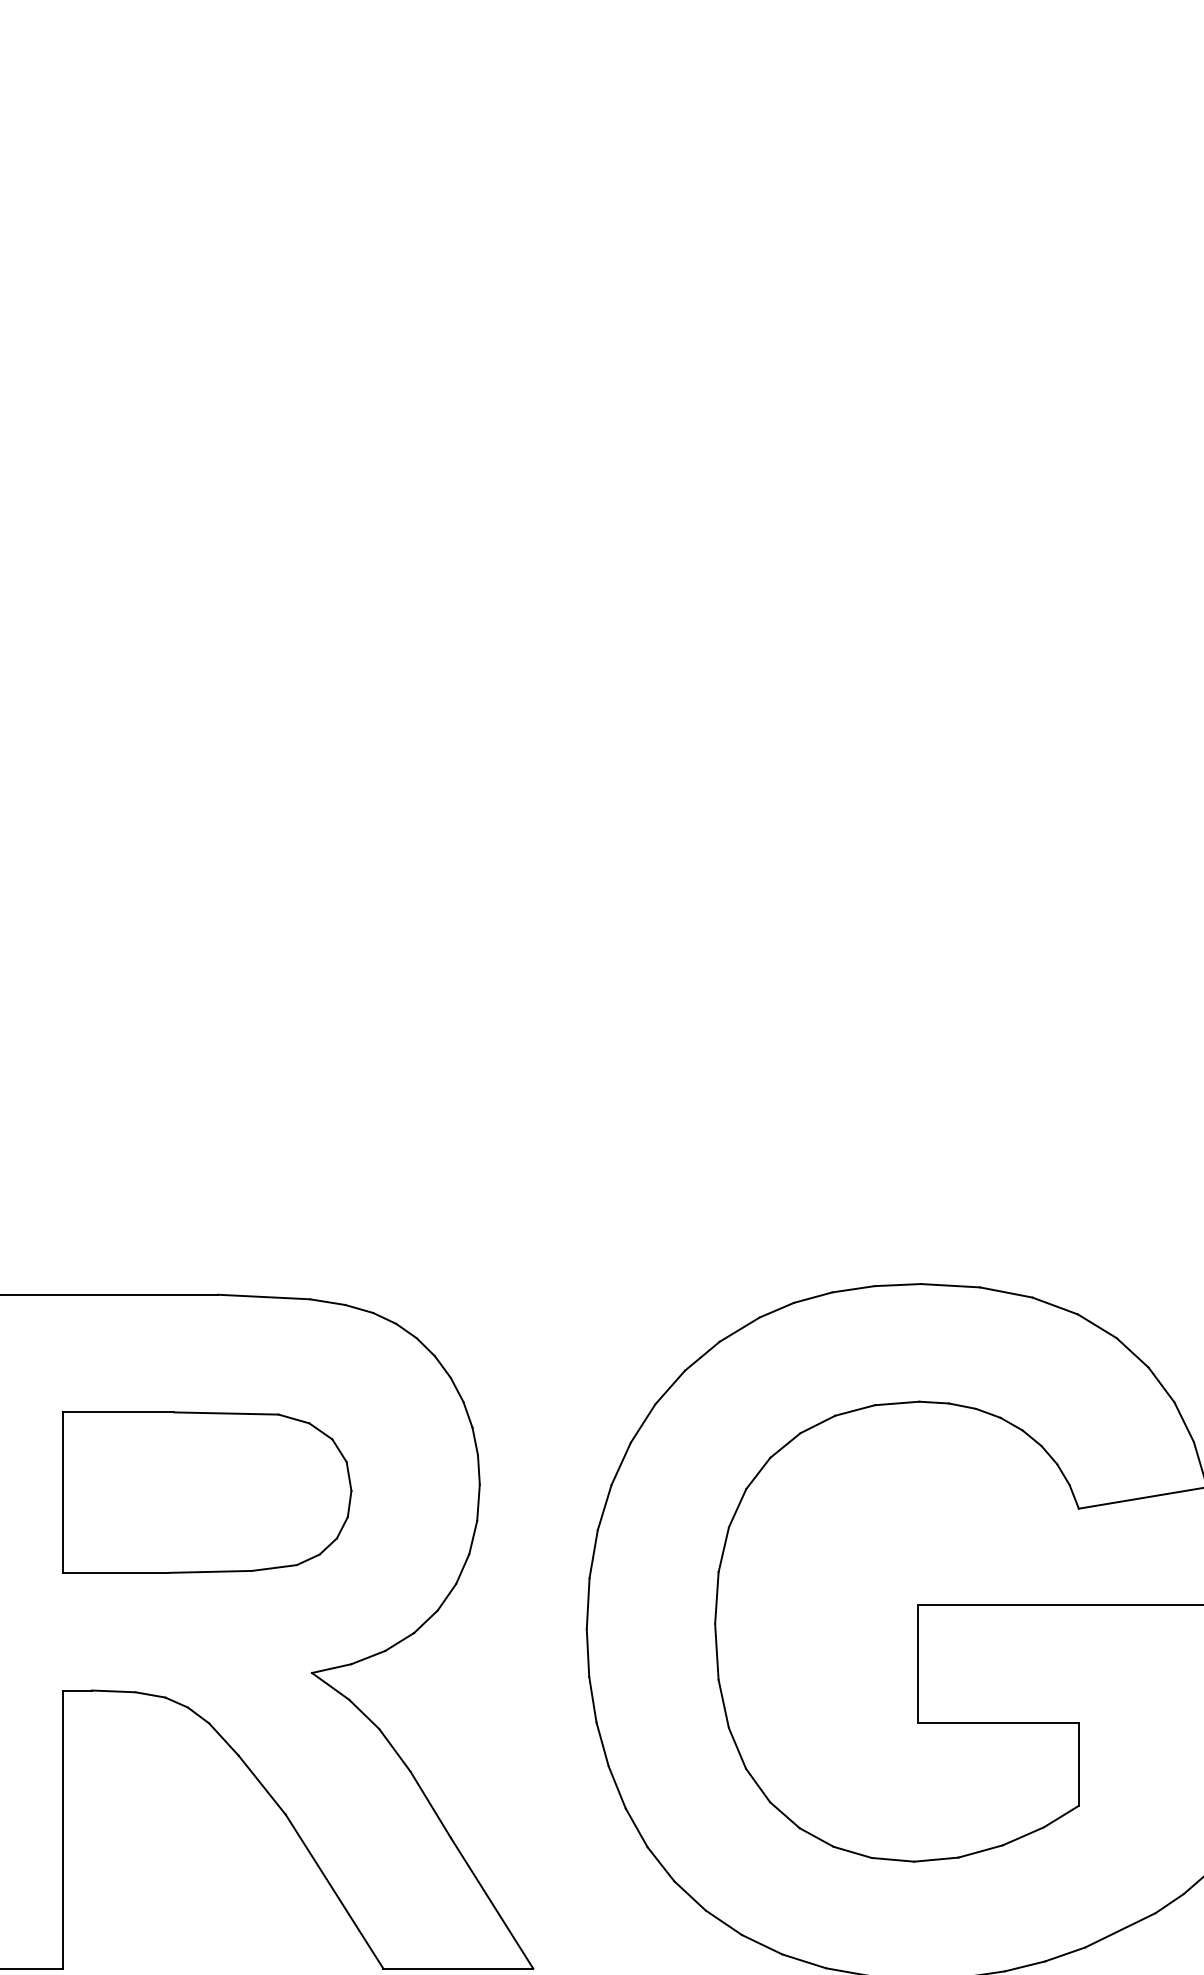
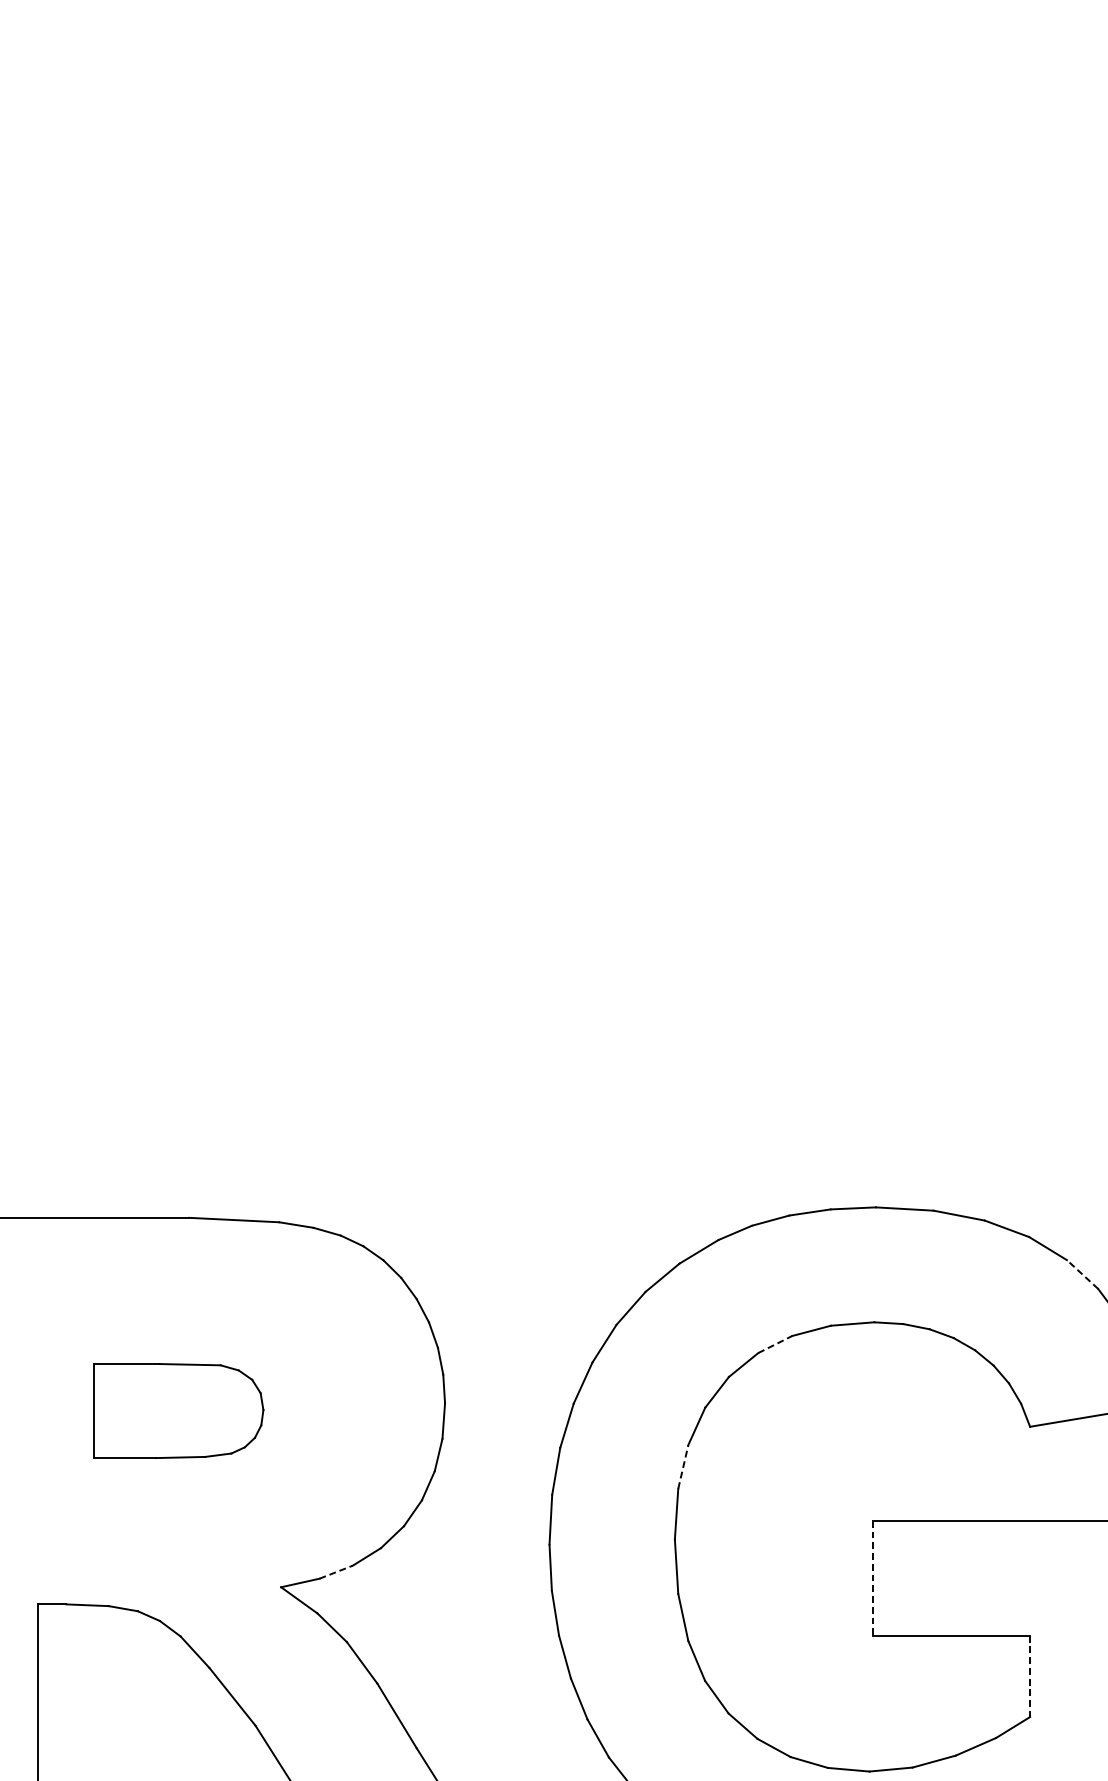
line: (1132, 1352) -> (1082, 1274), solid -> dashed
line: (818, 1424) -> (775, 1344), solid -> dashed
part: (207, 1492) -> (179, 1410), size x0.6
line: (723, 1549) -> (683, 1466), solid -> dashed
line: (368, 1657) -> (336, 1572), solid -> dashed
line: (918, 1663) -> (873, 1577), solid -> dashed
line: (1078, 1764) -> (1029, 1676), solid -> dashed

